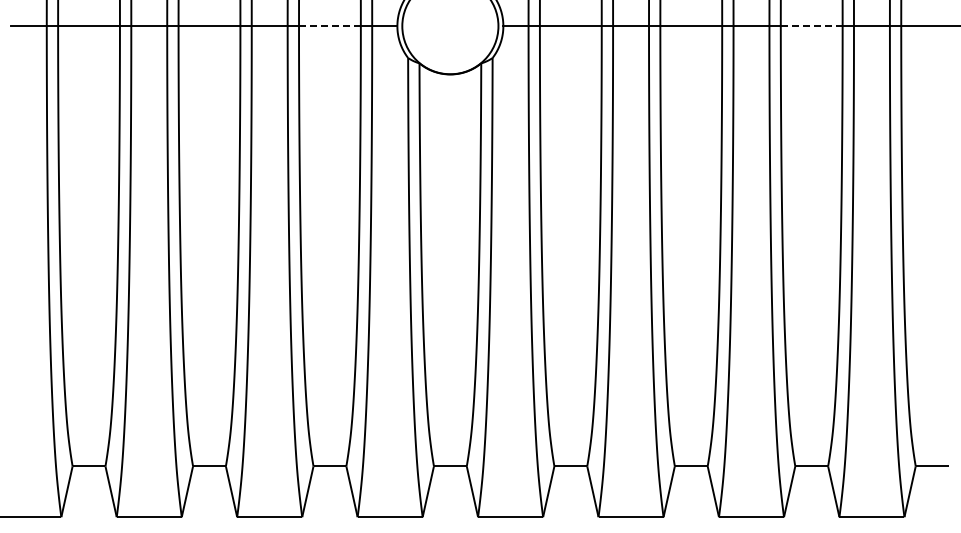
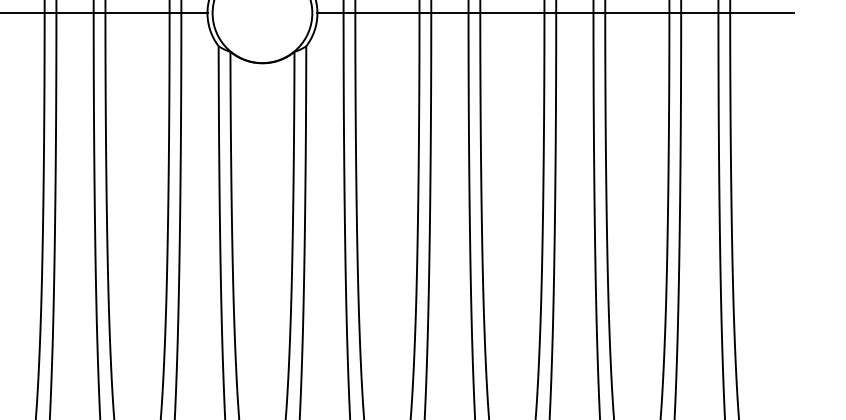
line: (329, 26) -> (137, 13), dashed -> solid
line: (811, 26) -> (637, 13), dashed -> solid

